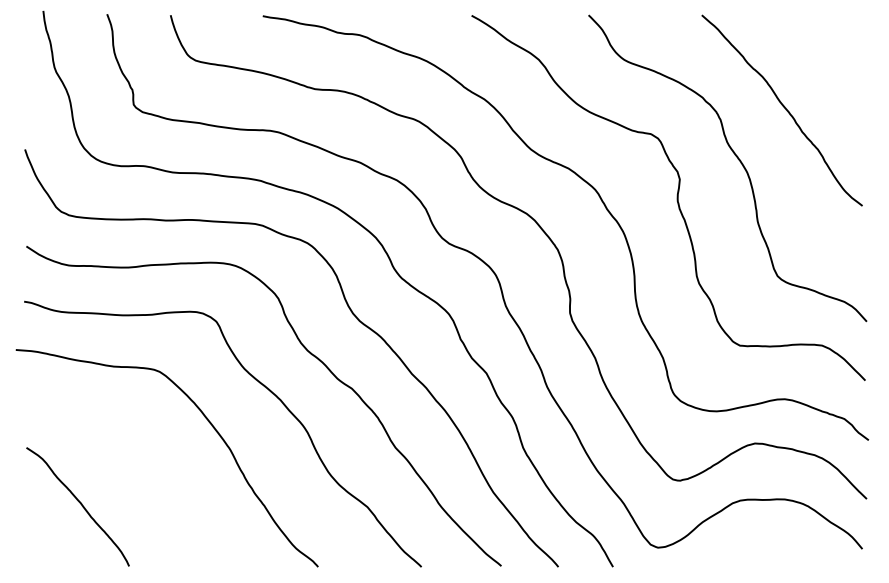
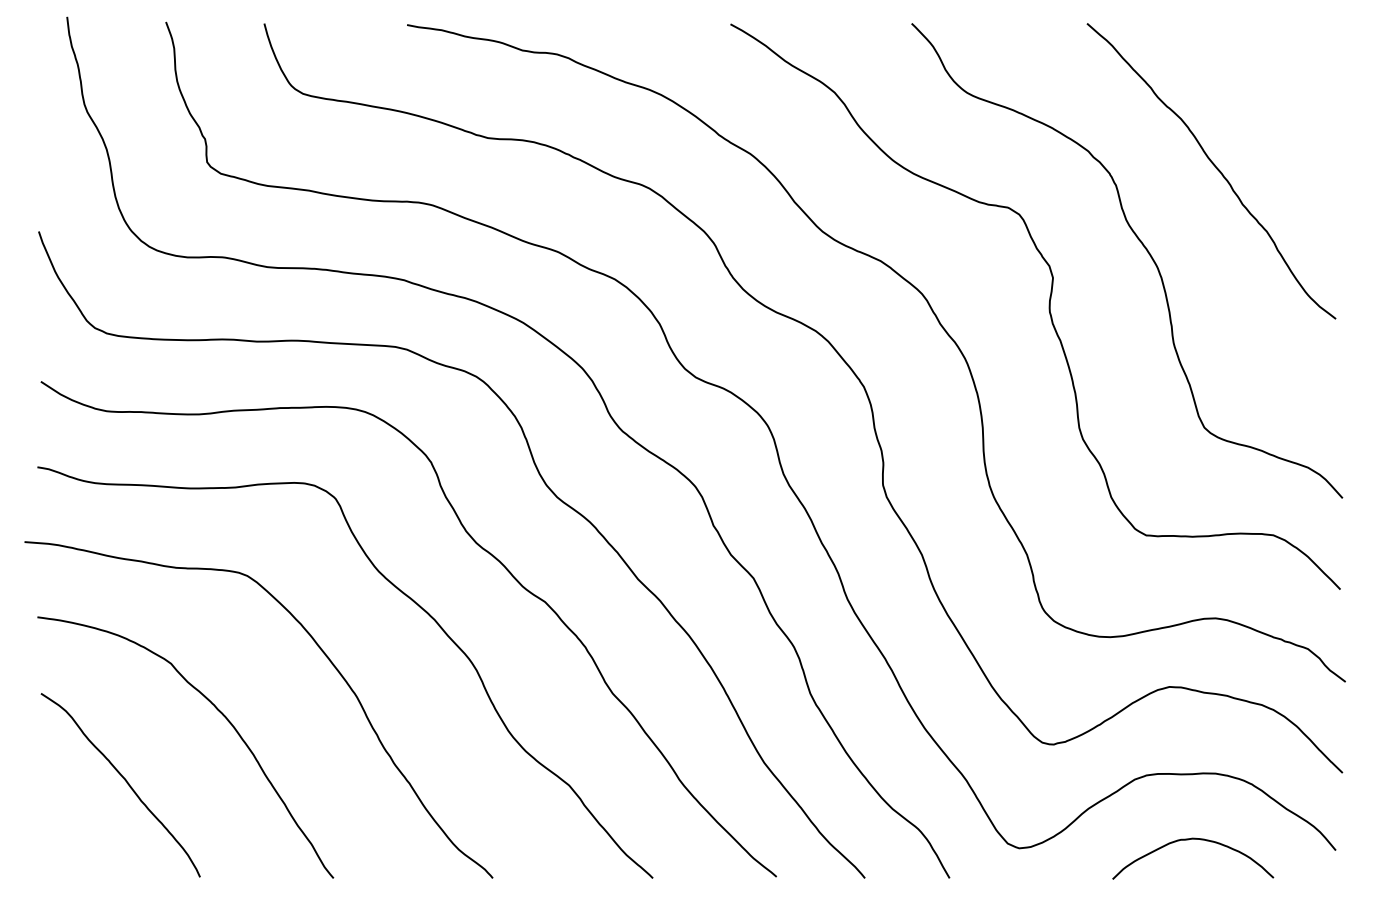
curve: (141, 460) -> (219, 713), added
curve: (770, 542) -> (1193, 840), added

